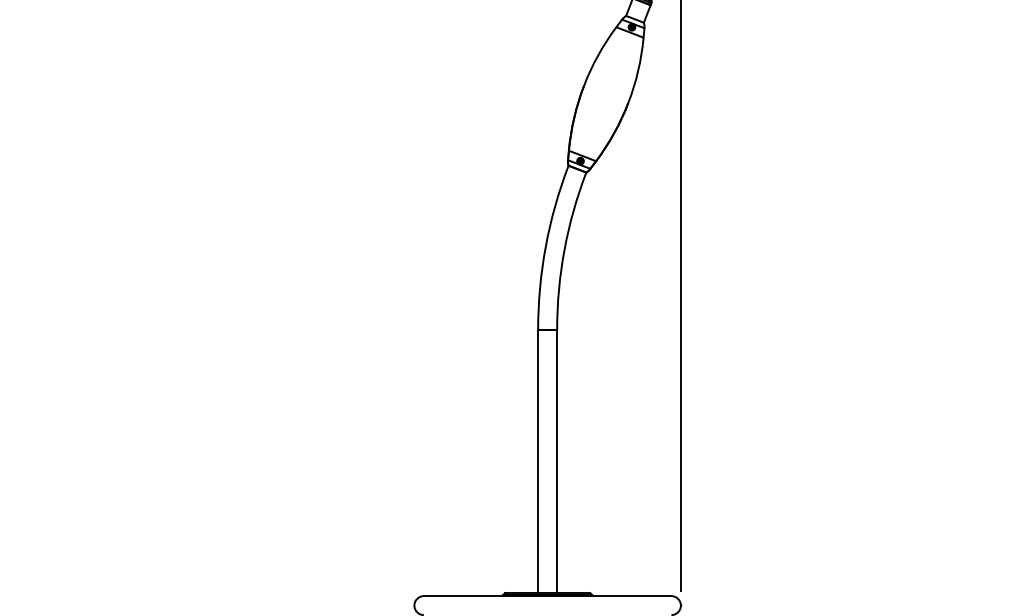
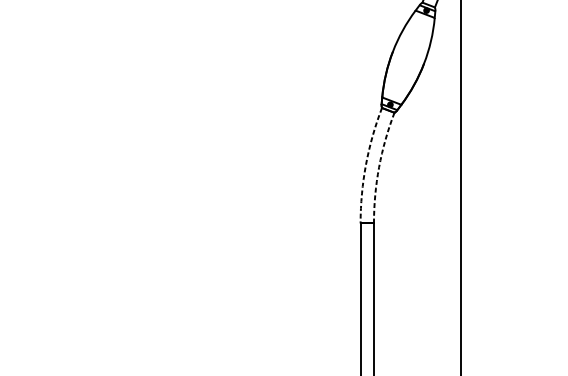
arc: (545, 246) -> (365, 164), solid -> dashed
arc: (564, 249) -> (379, 166), solid -> dashed

